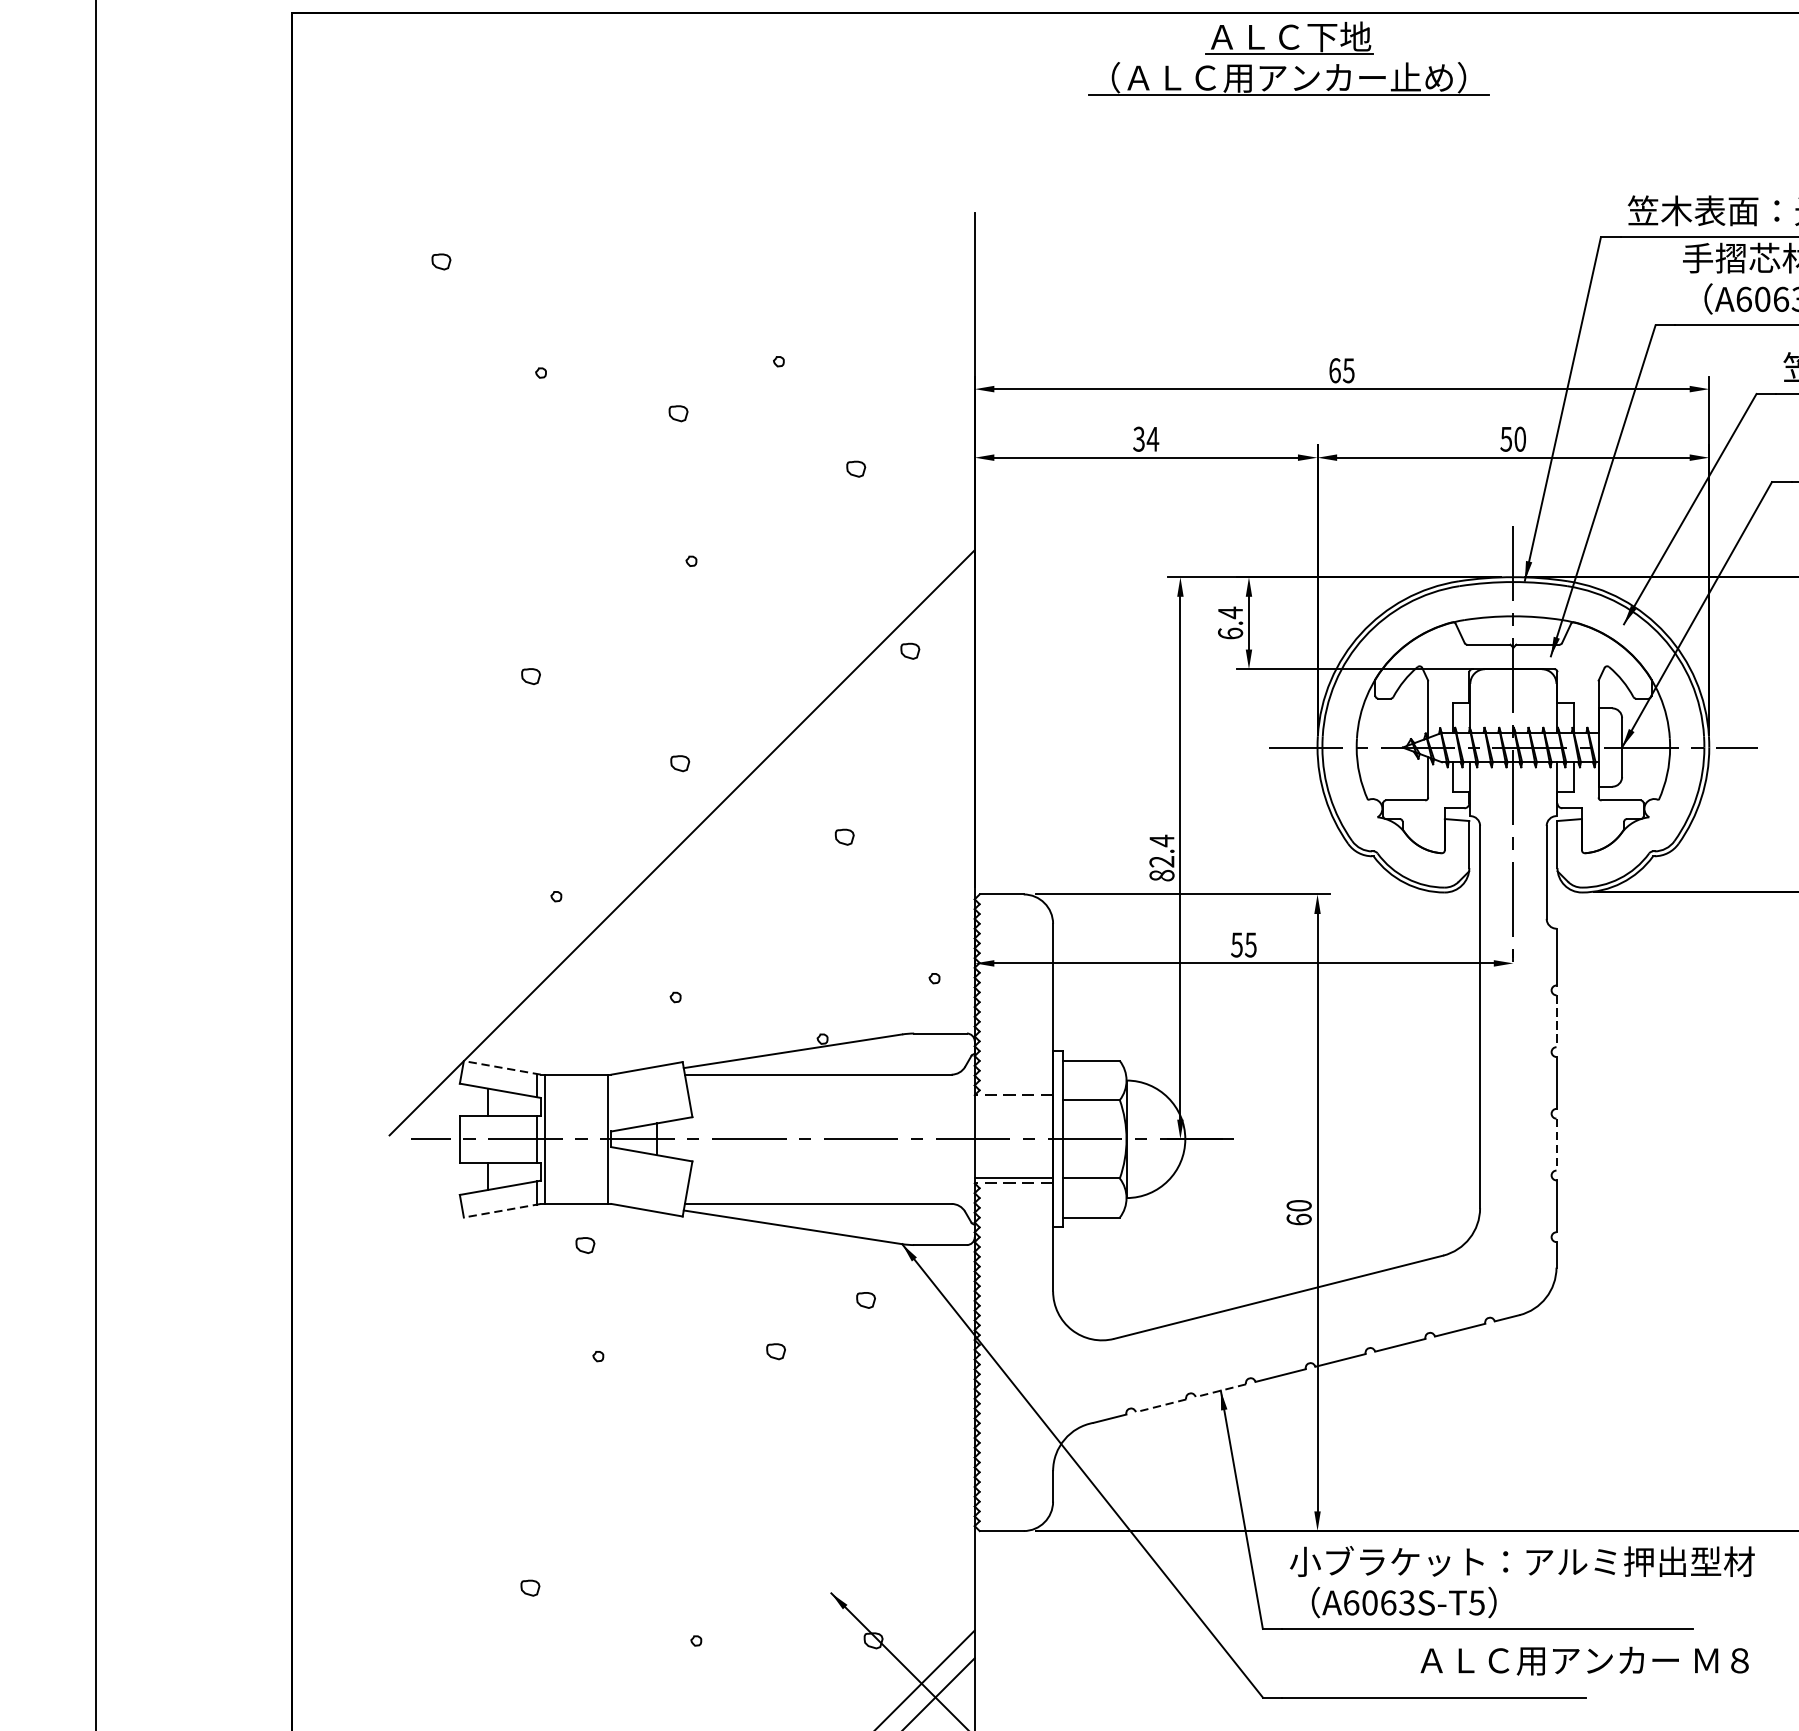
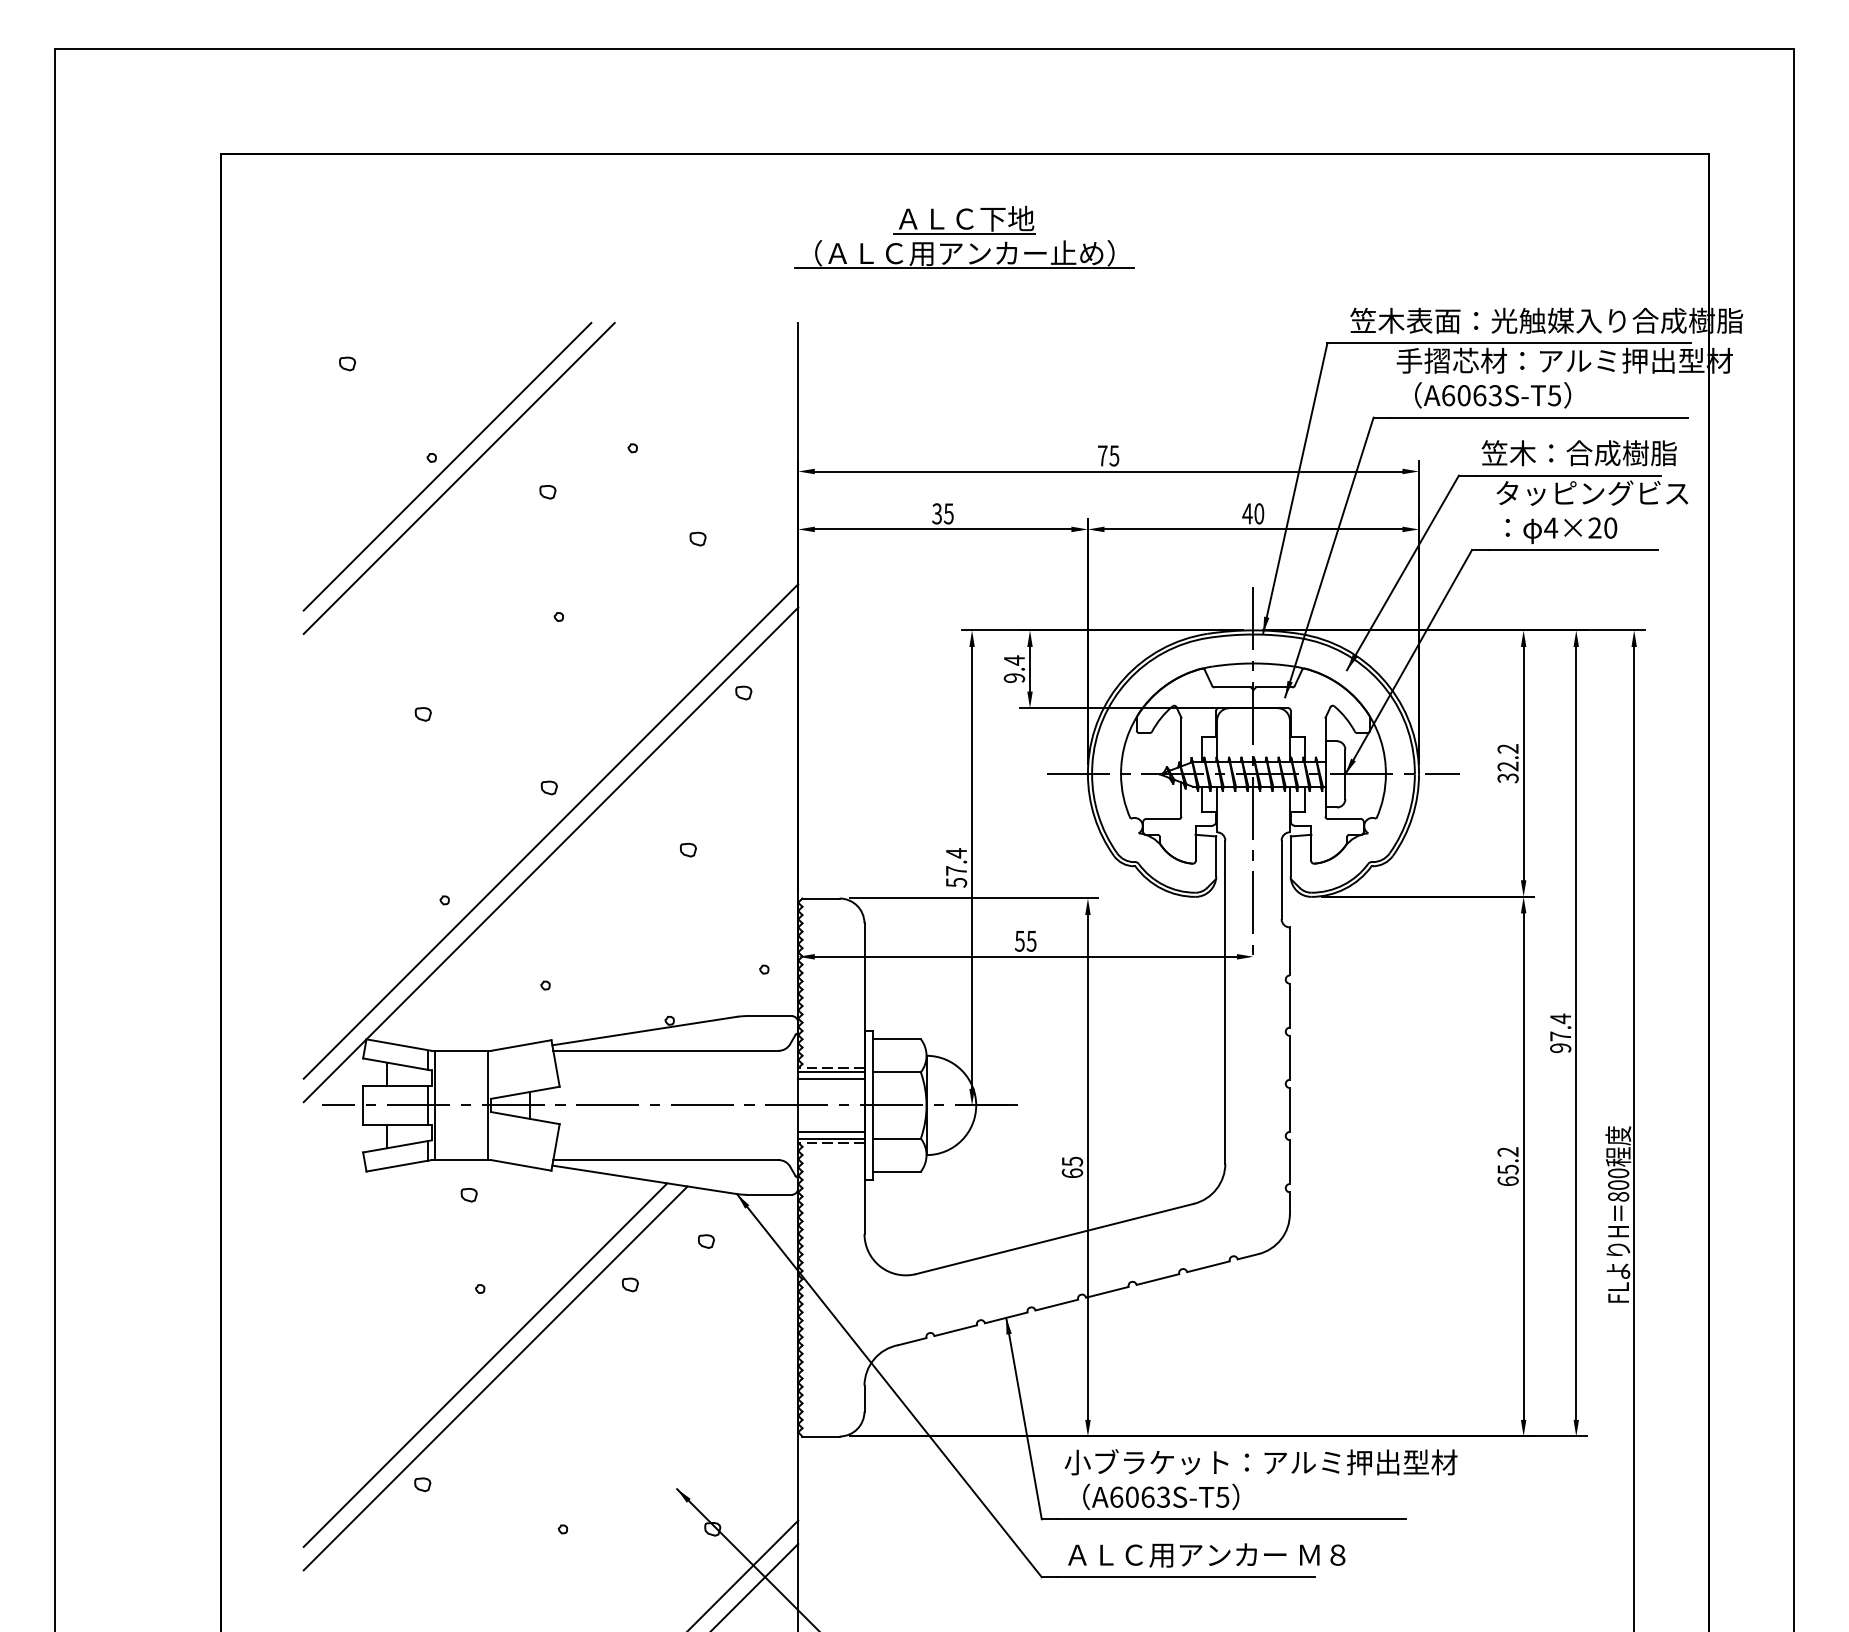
part: (1288, 57) -> (964, 236), moved
text: (1334, 370) -> (1102, 455), 65 -> 75
line: (559, 383) -> (447, 466), added
line: (572, 396) -> (458, 477), added
text: (1152, 438) -> (948, 513), 34 -> 35
text: (1506, 438) -> (1247, 513), 50 -> 40
text: (1230, 632) -> (1014, 677), 6.4 -> 9.4
line: (681, 815) -> (550, 831), added
text: (1161, 868) -> (956, 876), 82.4 -> 57.4
line: (1556, 1021) -> (1289, 1005), dashed -> solid
line: (501, 1068) -> (398, 1045), dashed -> solid
line: (1014, 1100) -> (831, 1072), added
line: (1014, 1107) -> (831, 1078), added
line: (1556, 1144) -> (1289, 1109), dashed -> solid
line: (1014, 1170) -> (831, 1131), added
text: (1298, 1205) -> (1071, 1161), 60 -> 65
line: (501, 1210) -> (398, 1165), dashed -> solid
line: (1221, 1390) -> (1006, 1317), dashed -> solid
line: (1160, 1405) -> (955, 1330), dashed -> solid
line: (604, 1445) -> (485, 1364), added
line: (616, 1462) -> (495, 1378), added
text: (1584, 1661) -> (1206, 1555), moved

